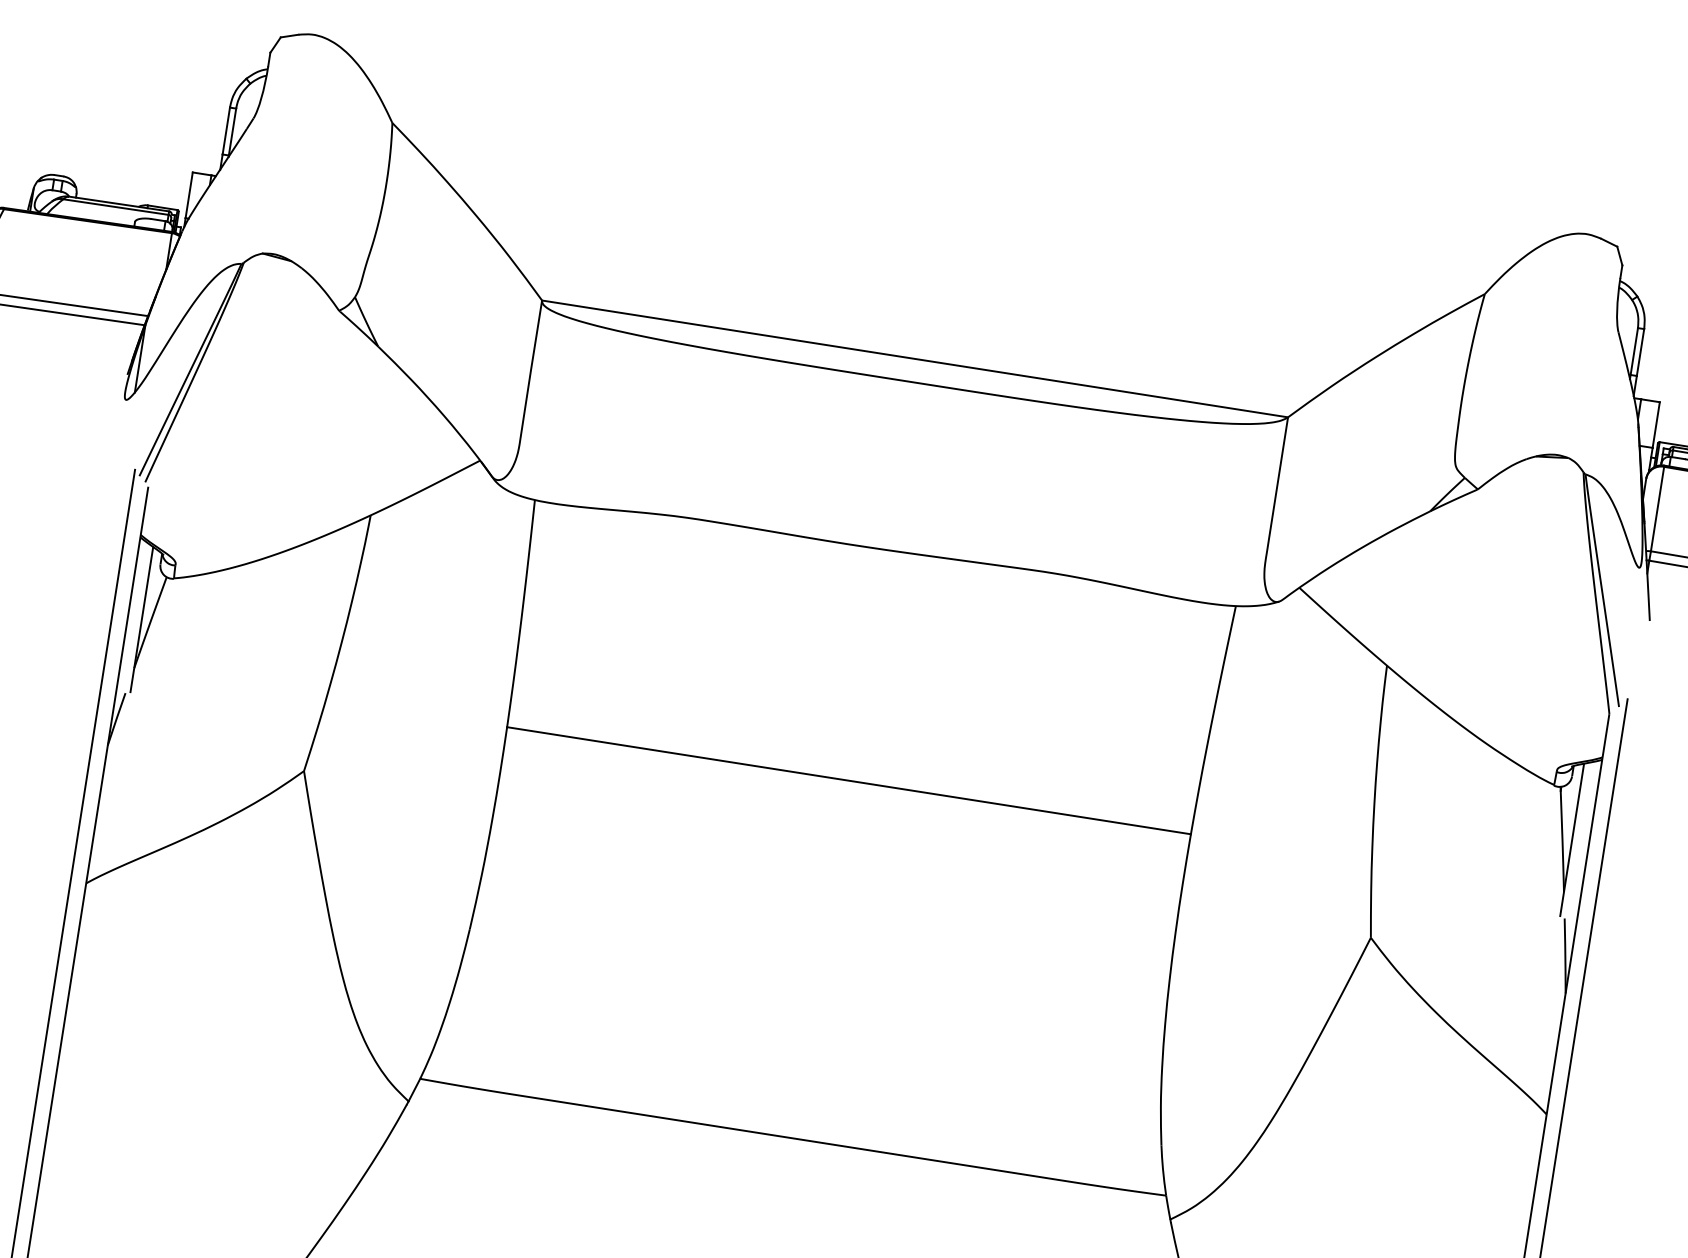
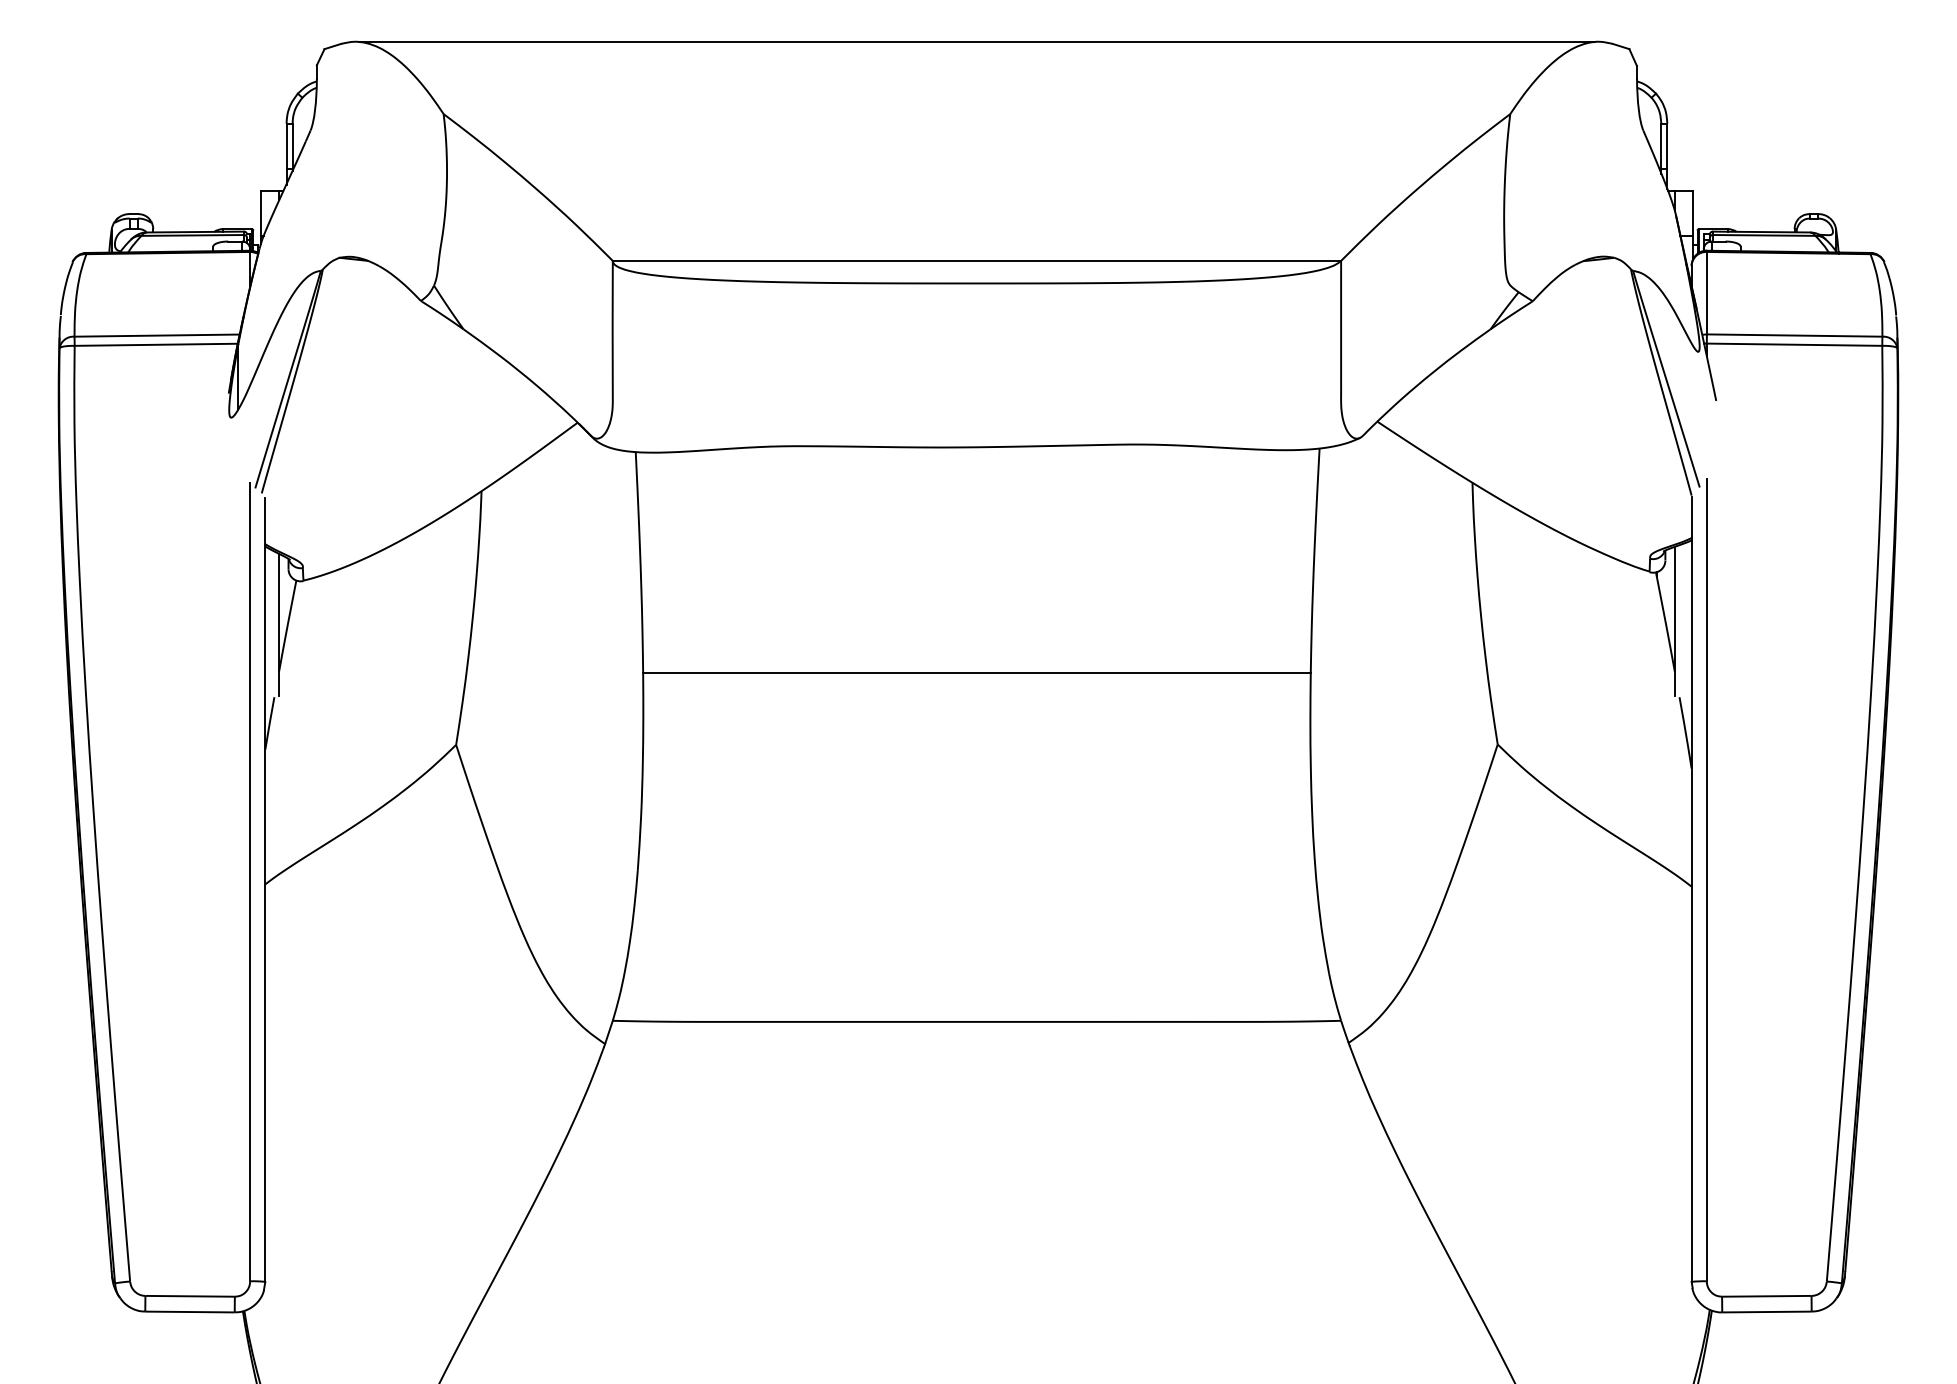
line: (949, 134) -> (976, 41), added

